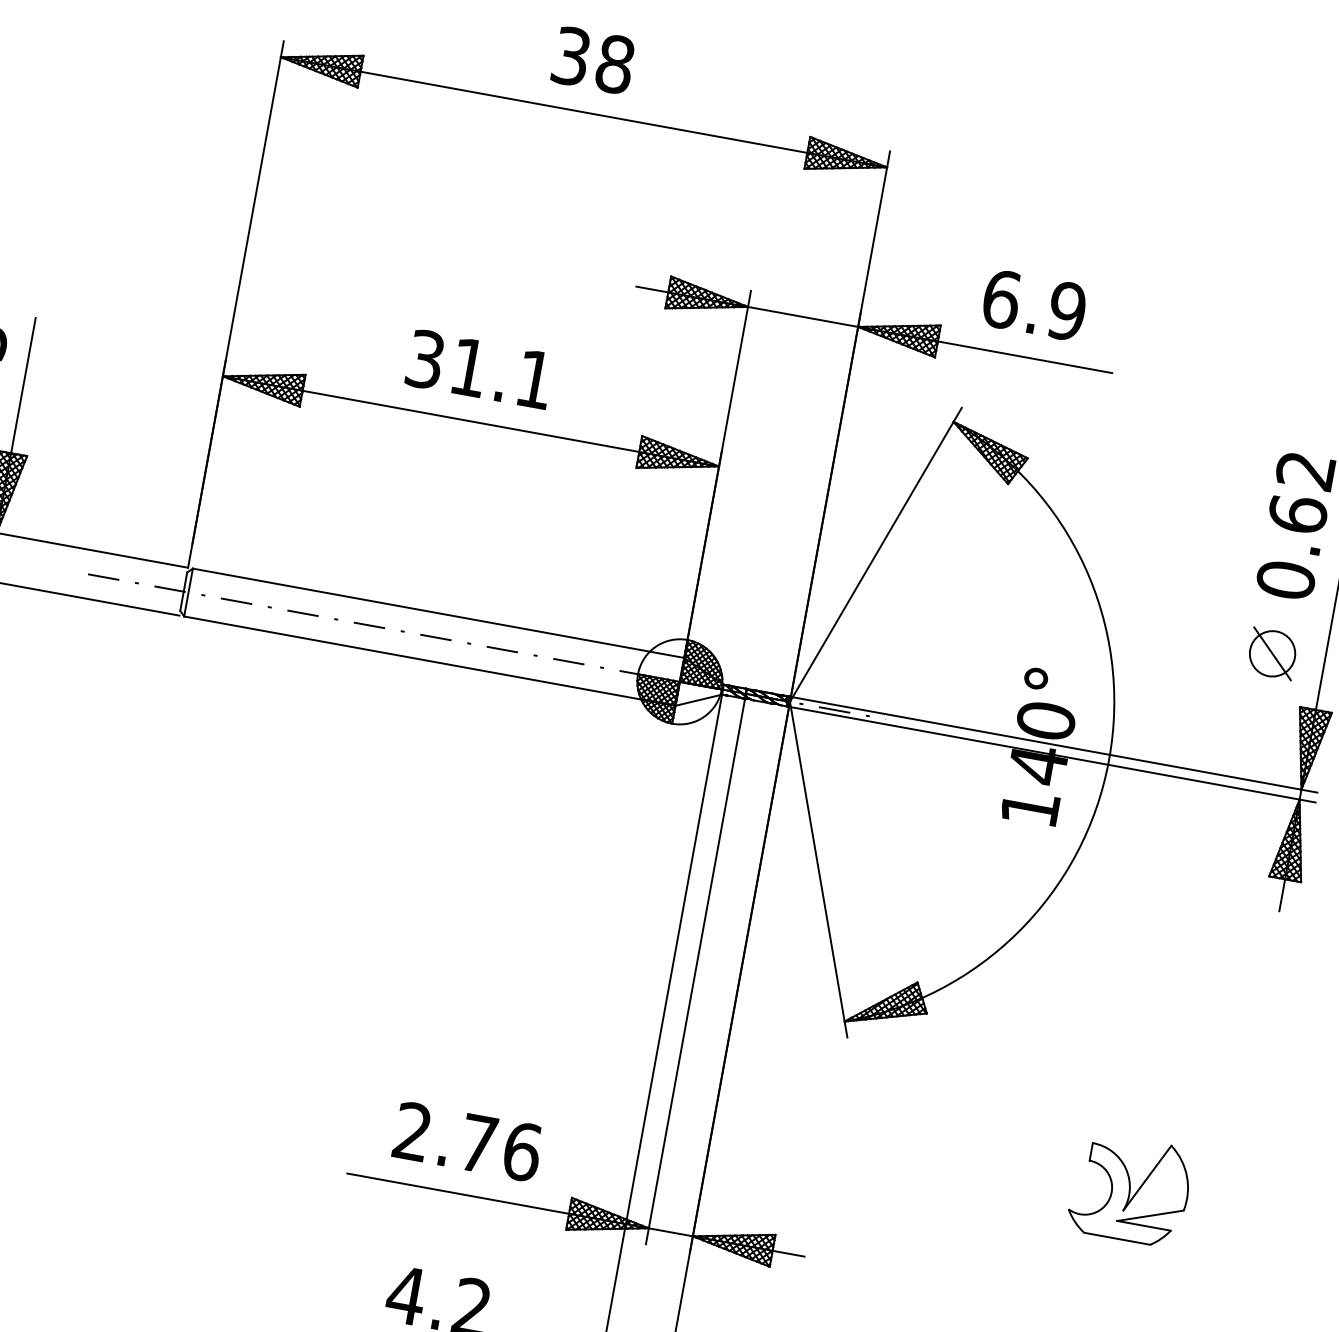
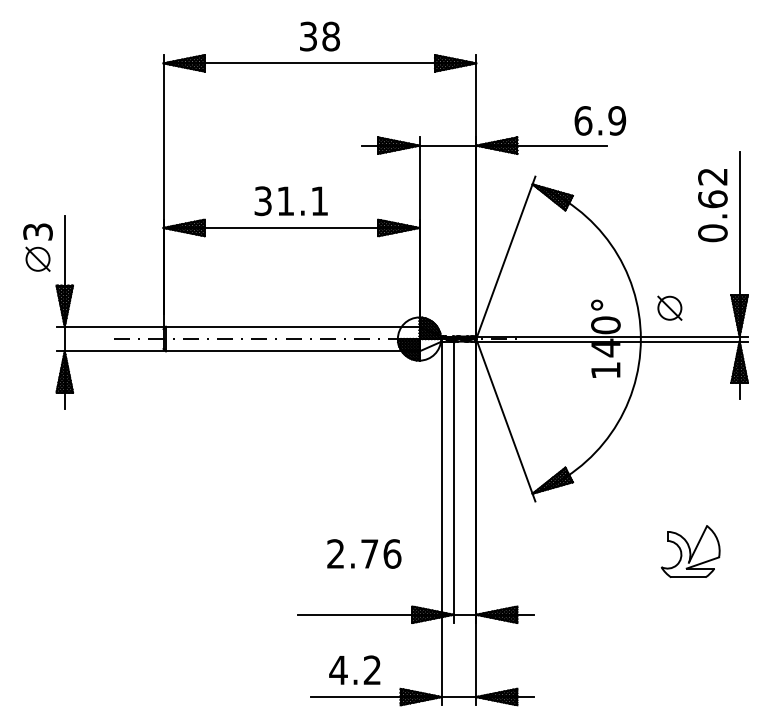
text: (1034, 304) -> (600, 120), moved
part: (1272, 652) -> (669, 307), moved
text: (468, 1140) -> (364, 553), moved

